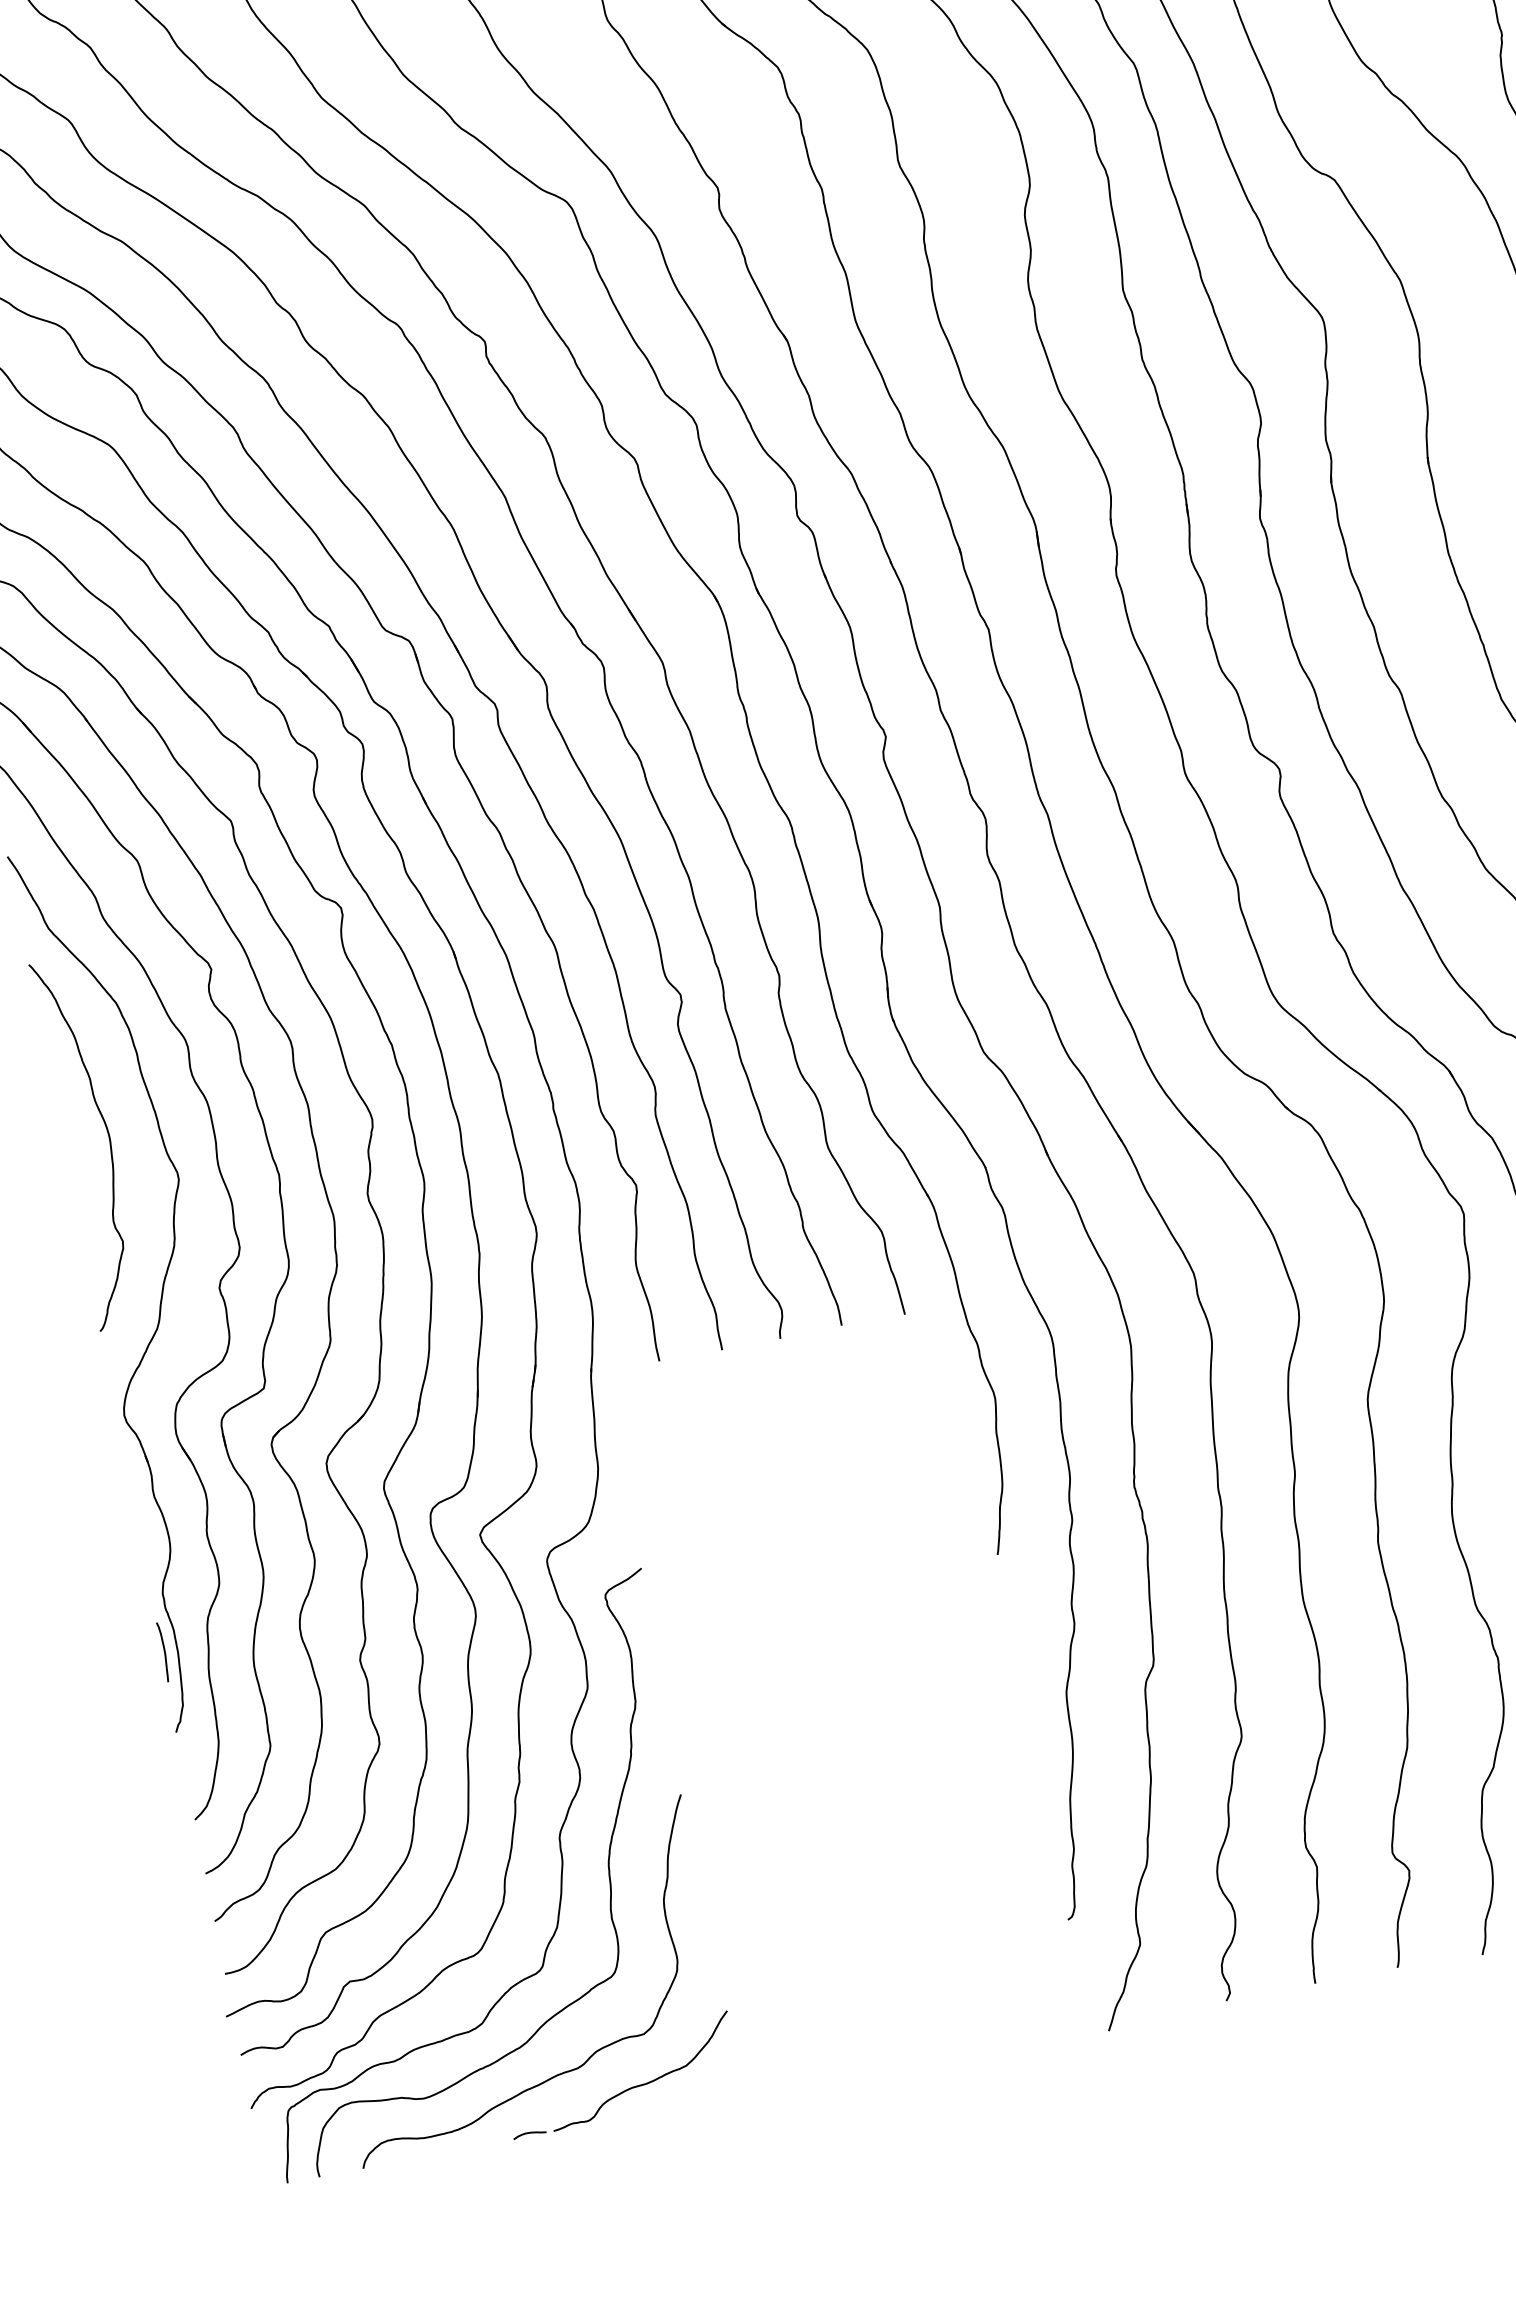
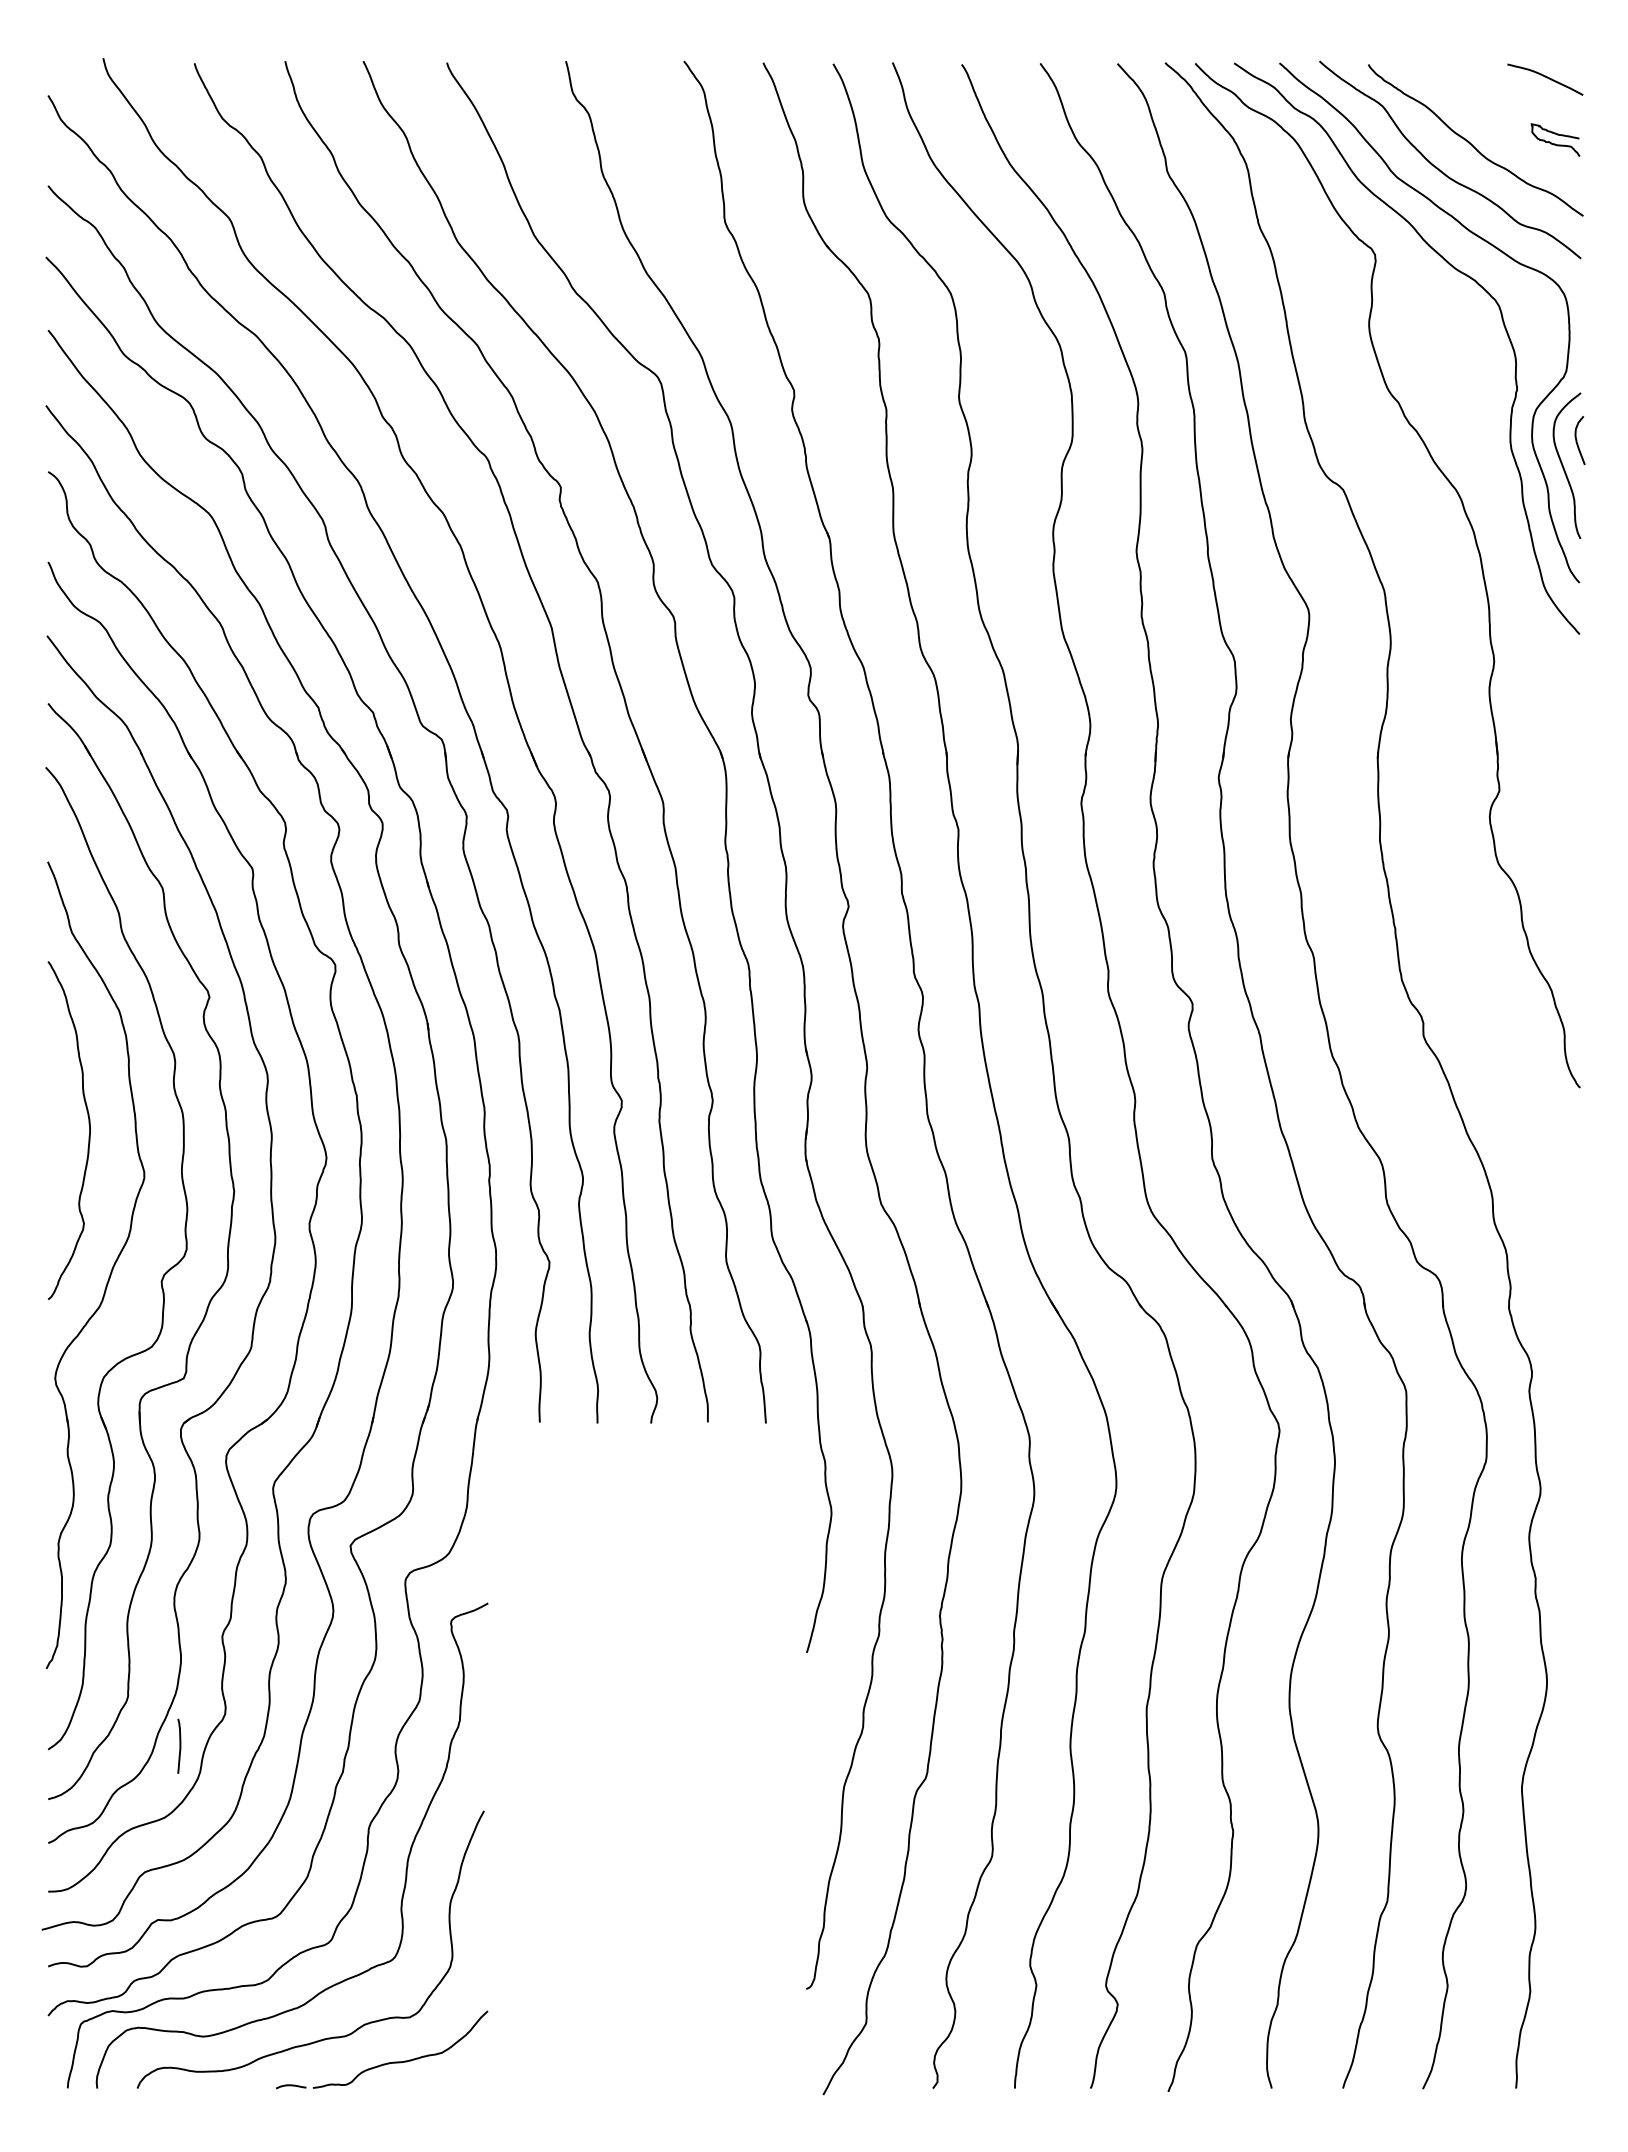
curve: (163, 1651) -> (179, 1745), moved

